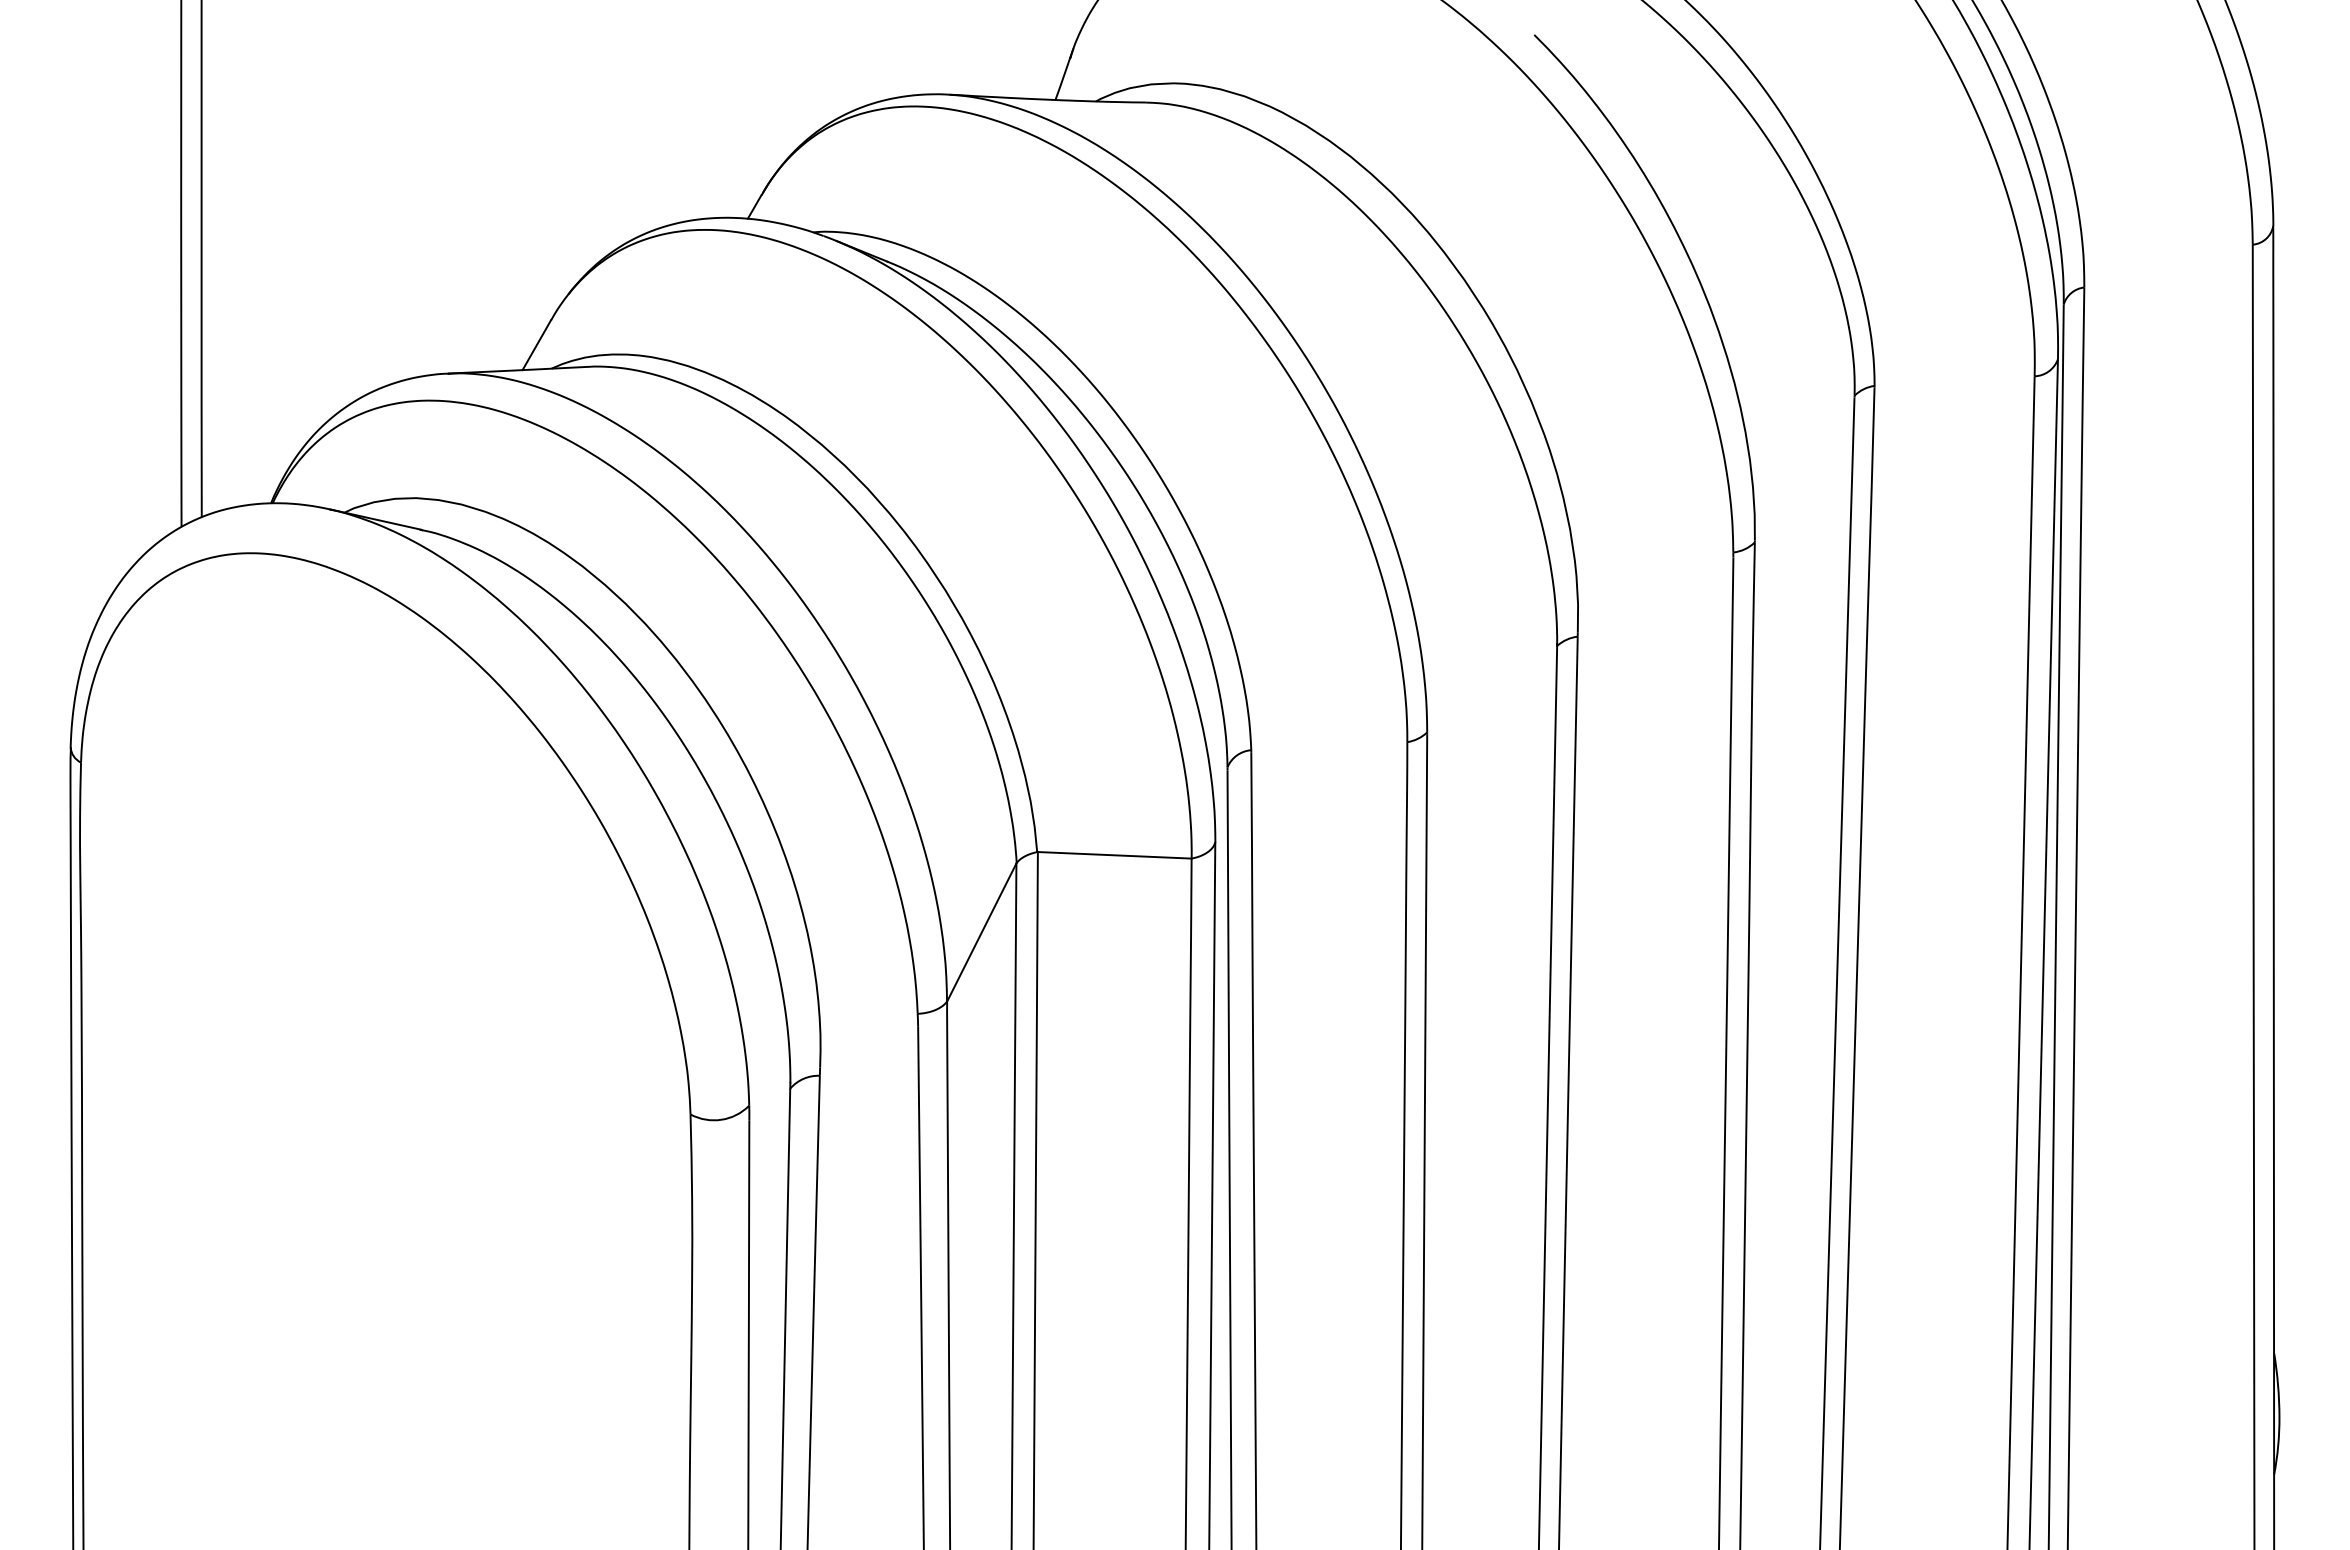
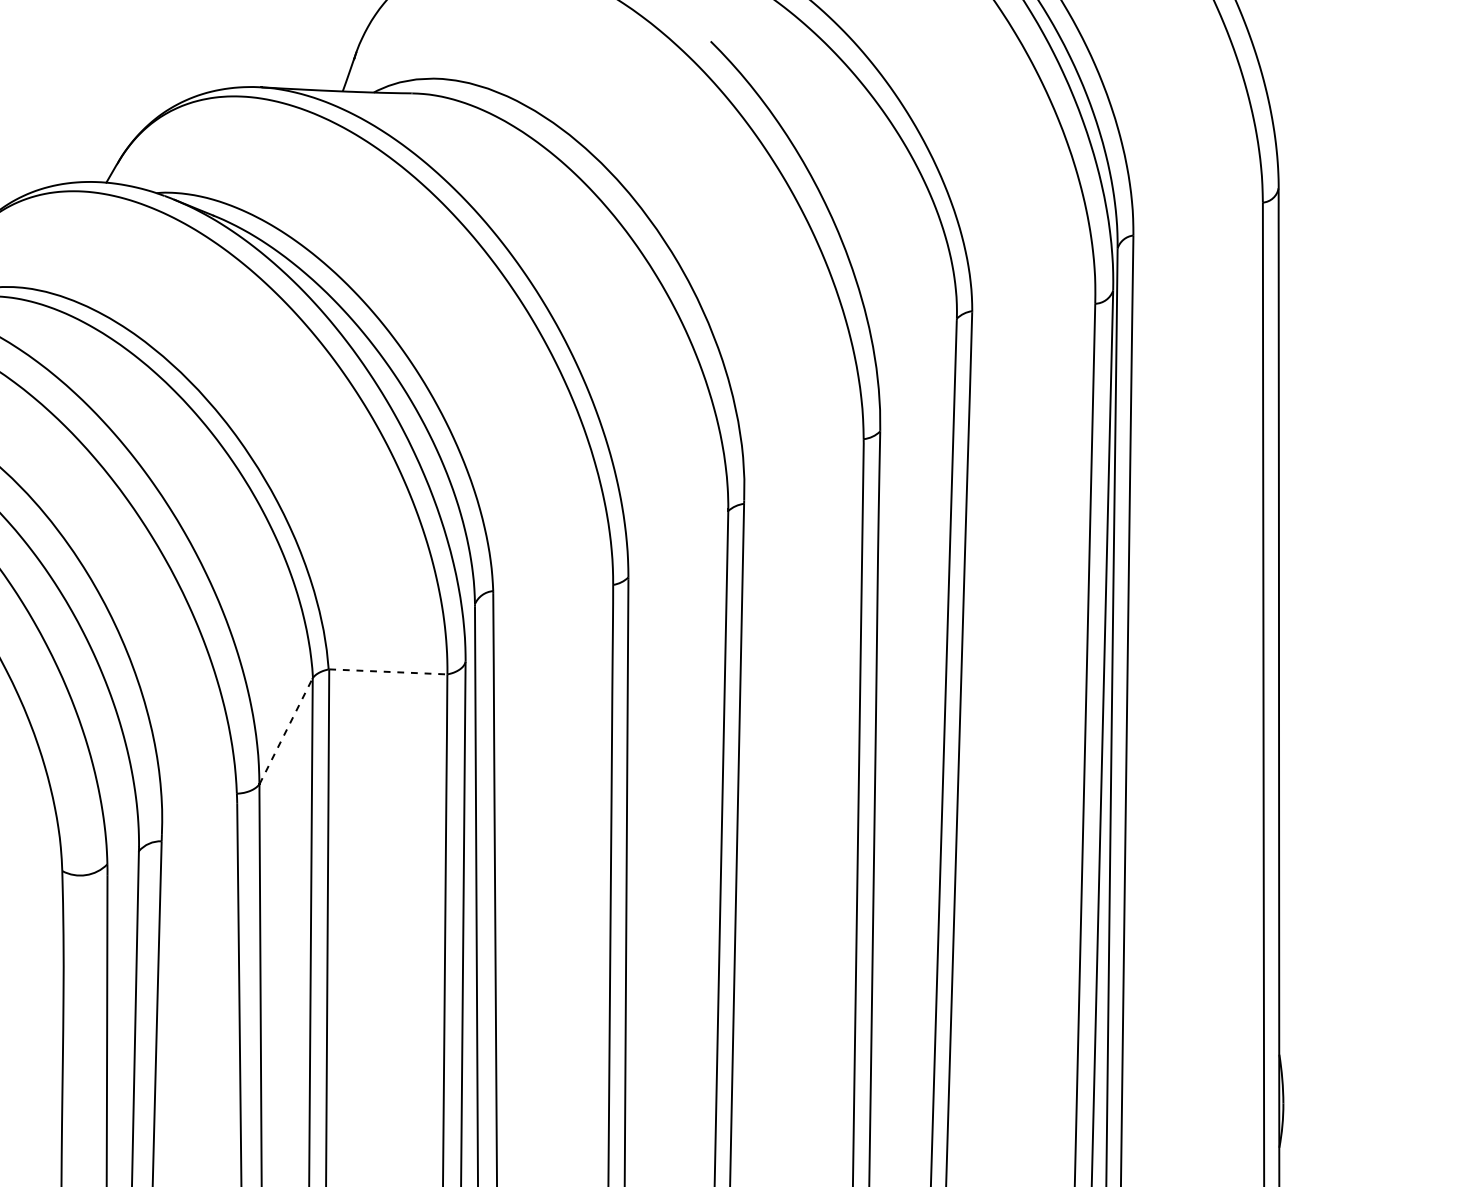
line: (1114, 855) -> (388, 672), solid -> dashed
line: (982, 932) -> (286, 731), solid -> dashed

